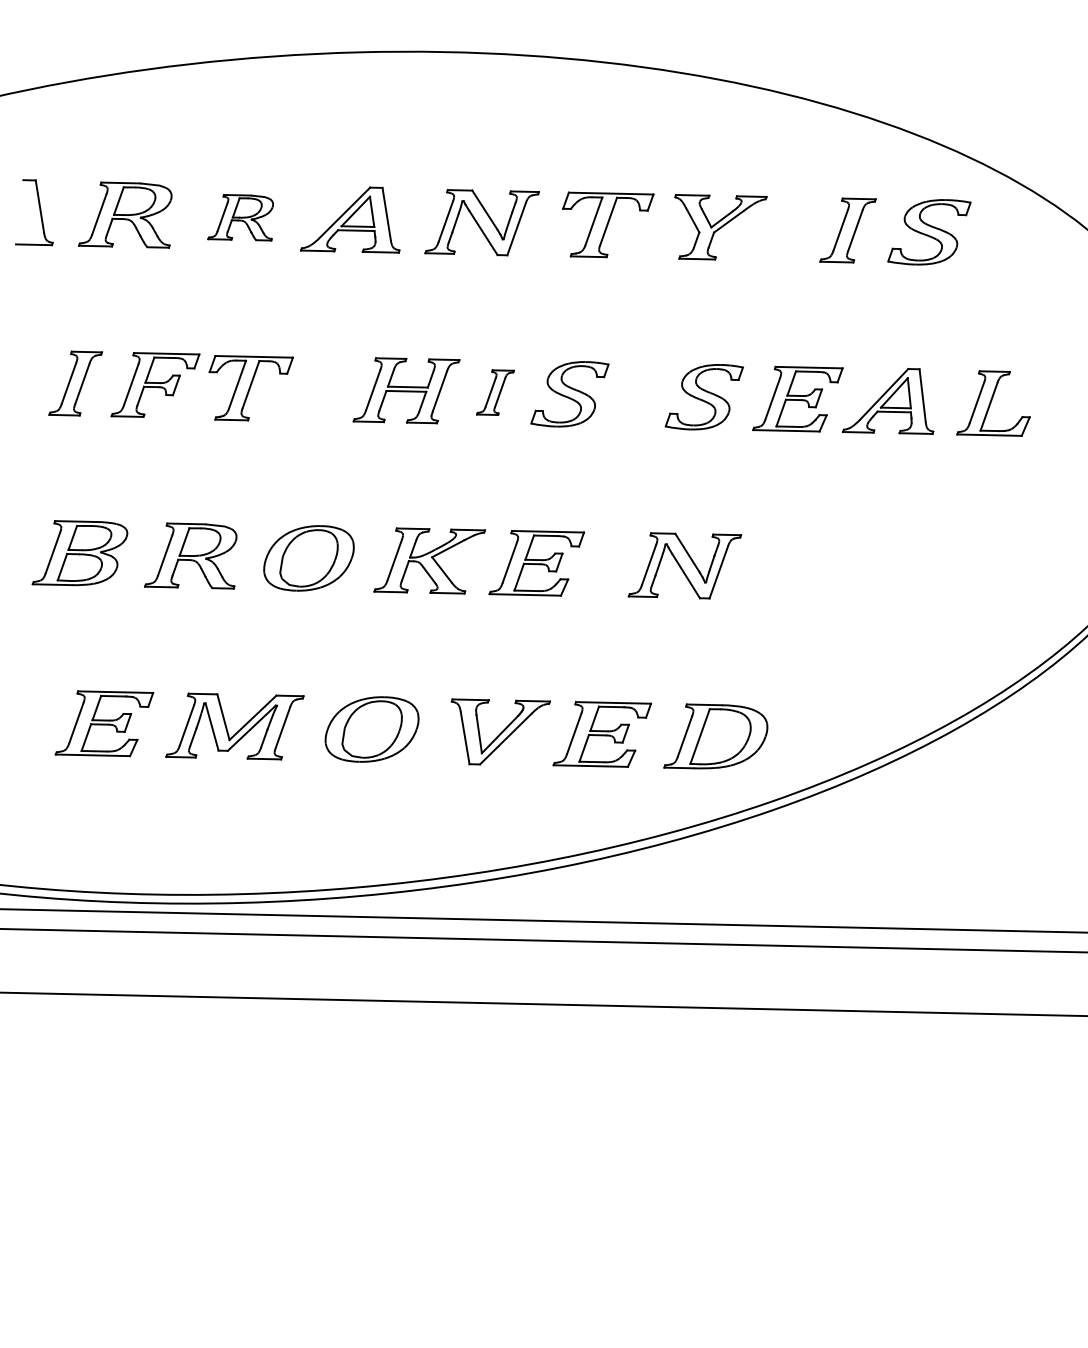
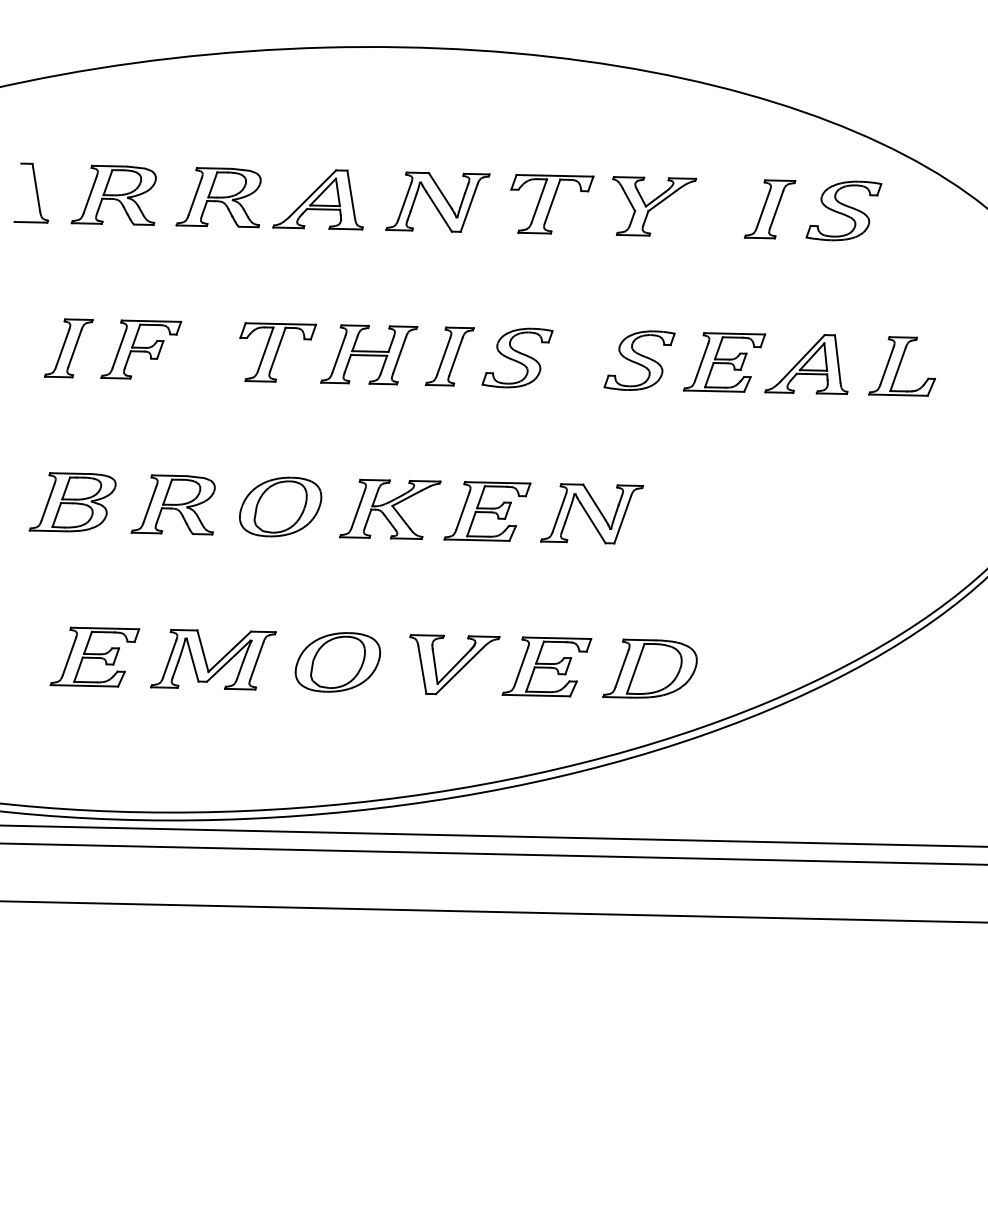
part: (240, 217) -> (218, 197), size x1.43
part: (251, 388) -> (278, 352), moved
part: (494, 392) -> (449, 356), size x1.43
part: (684, 565) -> (591, 513), moved

